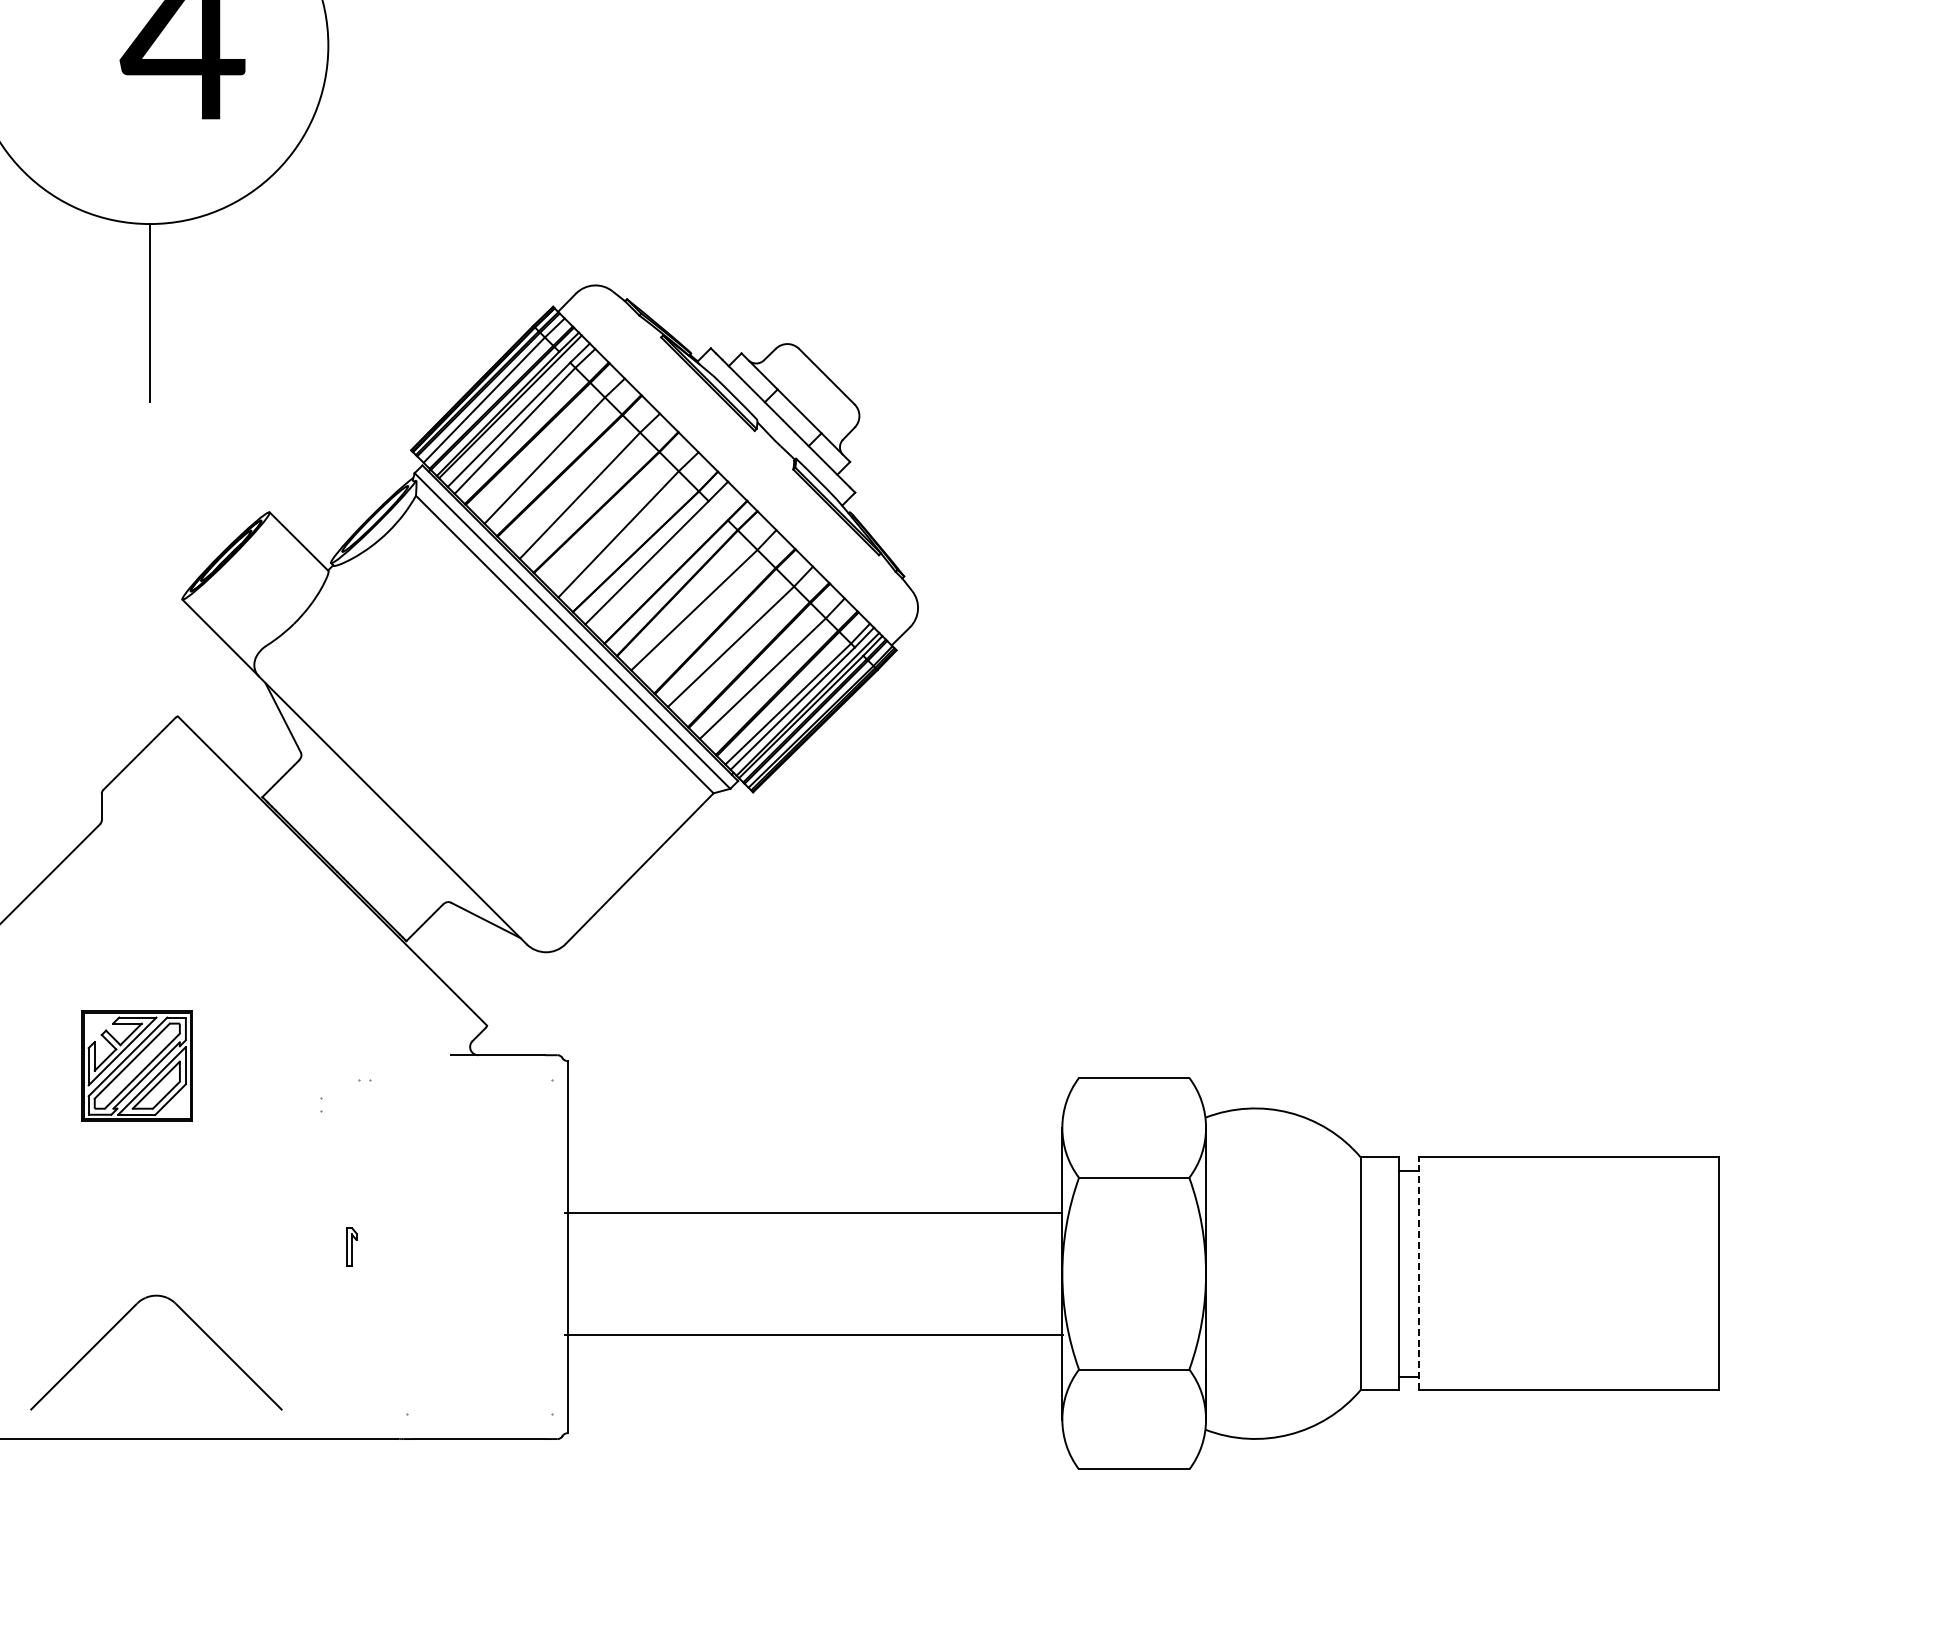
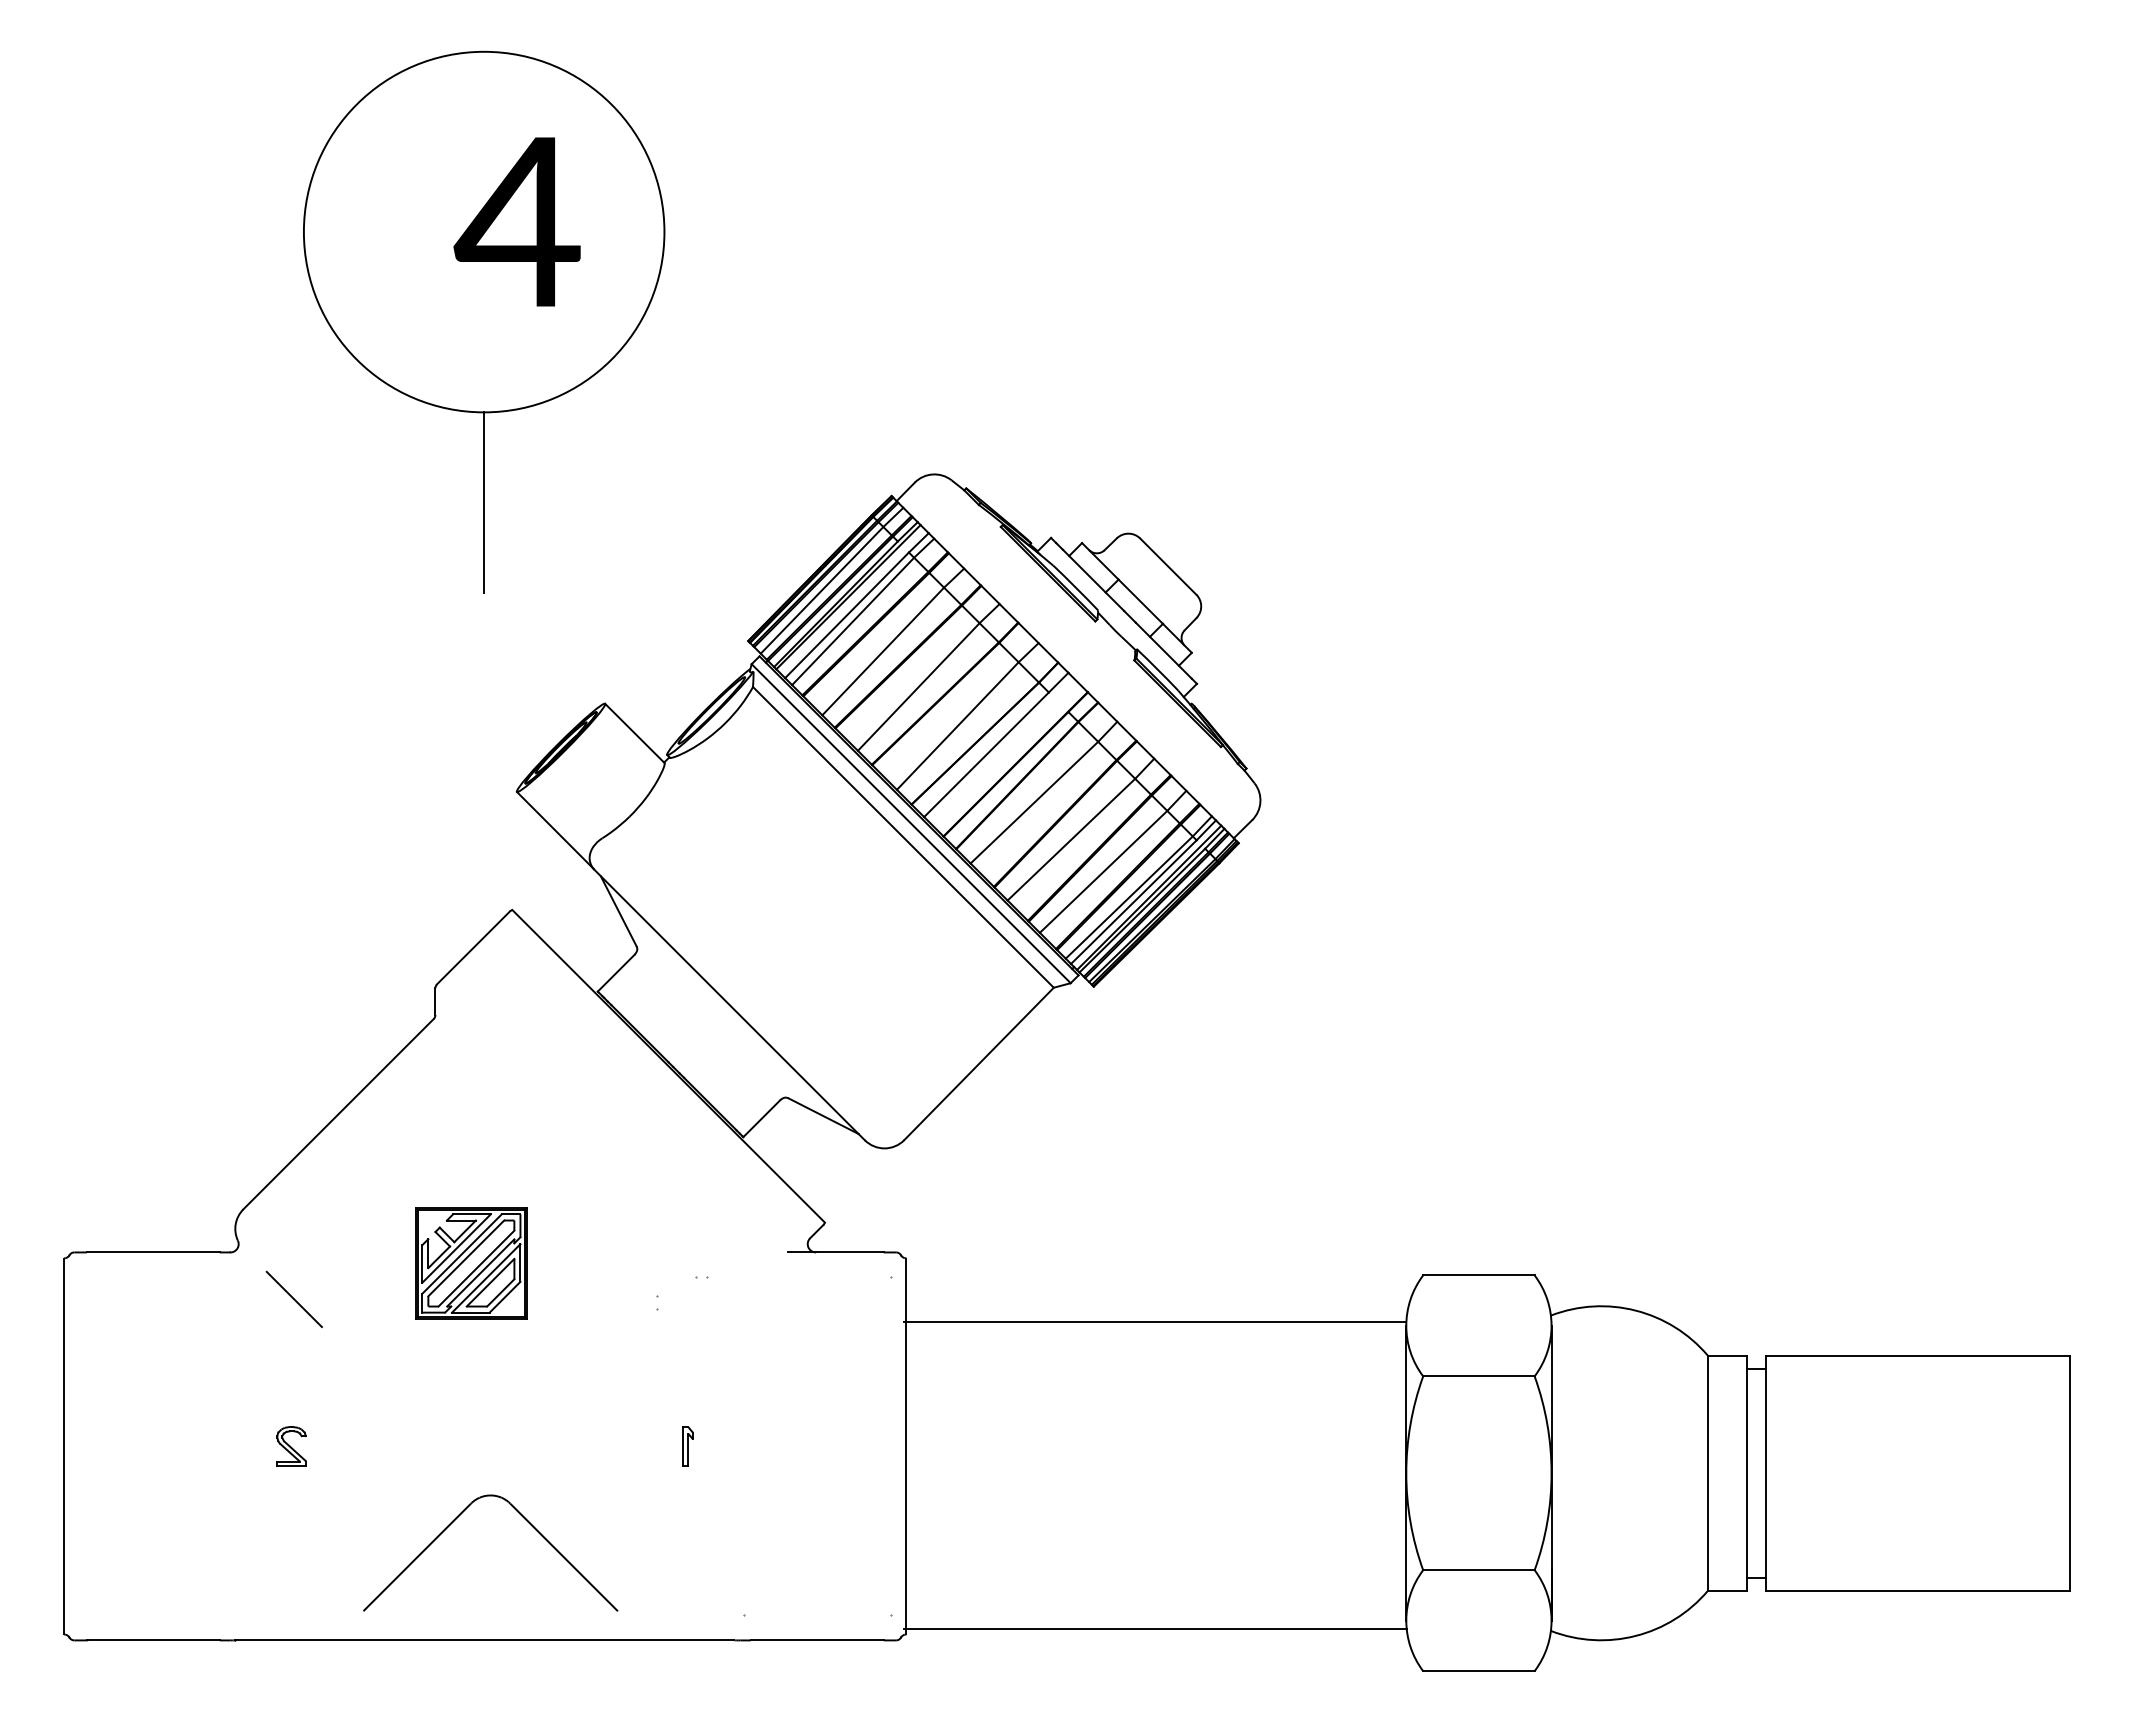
line: (813, 1213) -> (1154, 1322), moved
line: (1418, 1273) -> (1766, 1473), dashed -> solid
line: (813, 1335) -> (1154, 1629), moved

